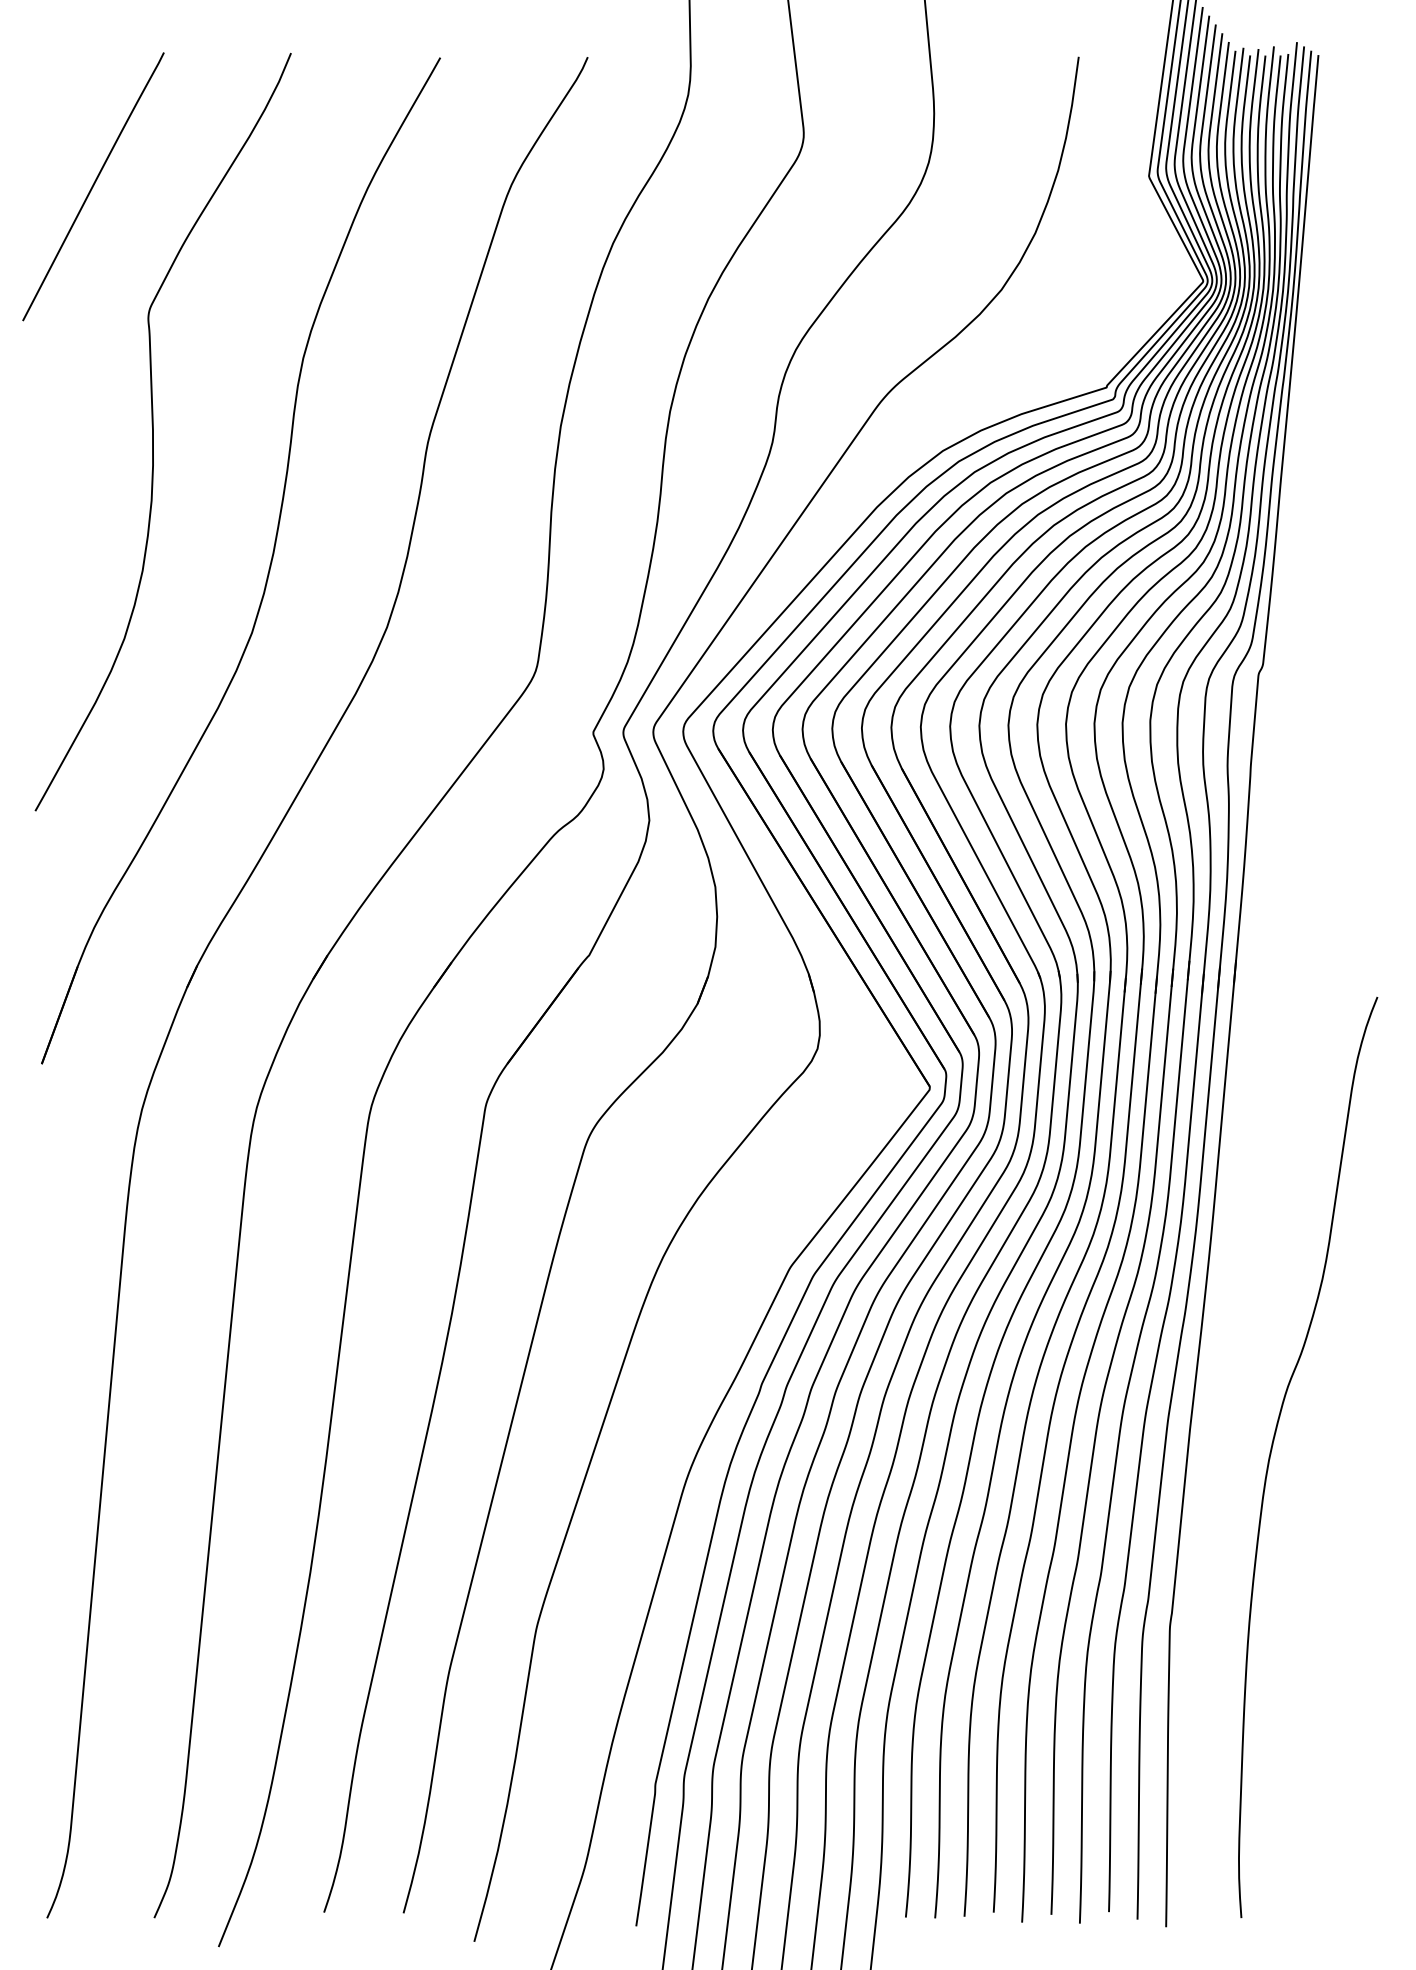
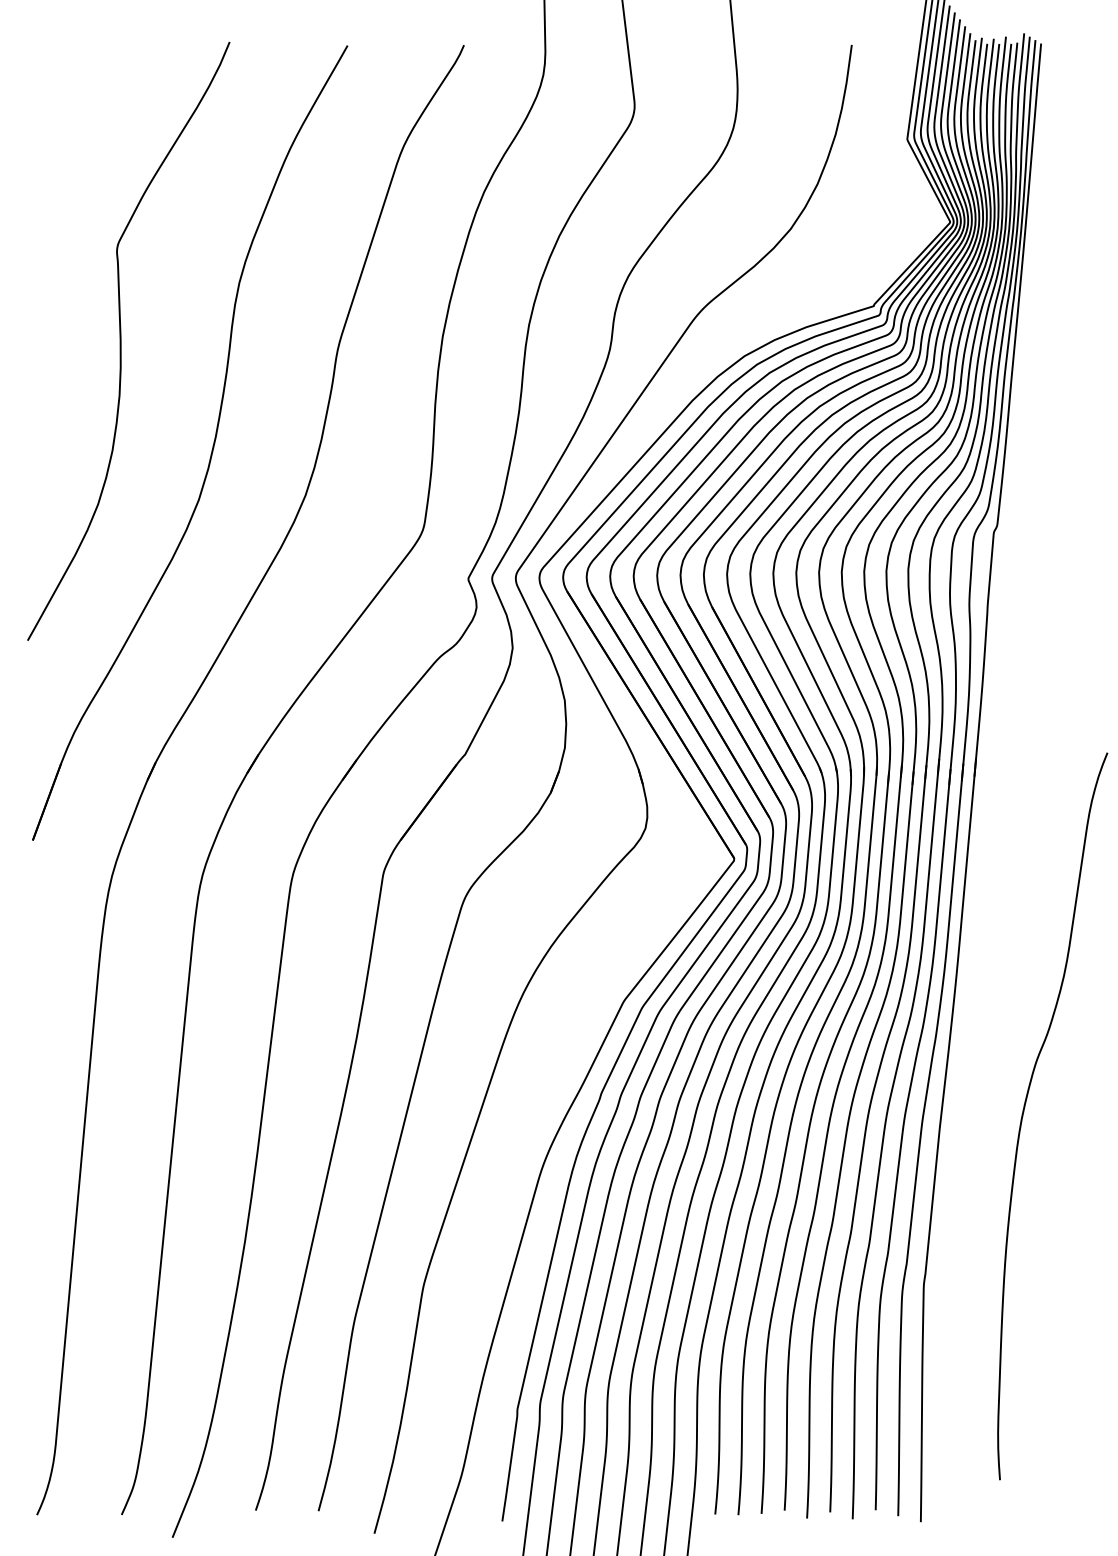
curve: (93, 186) -> (73, 147), removed
curve: (1272, 1450) -> (1024, 1110), moved

